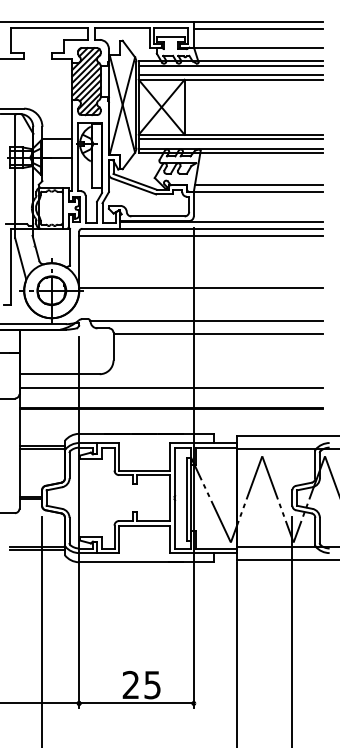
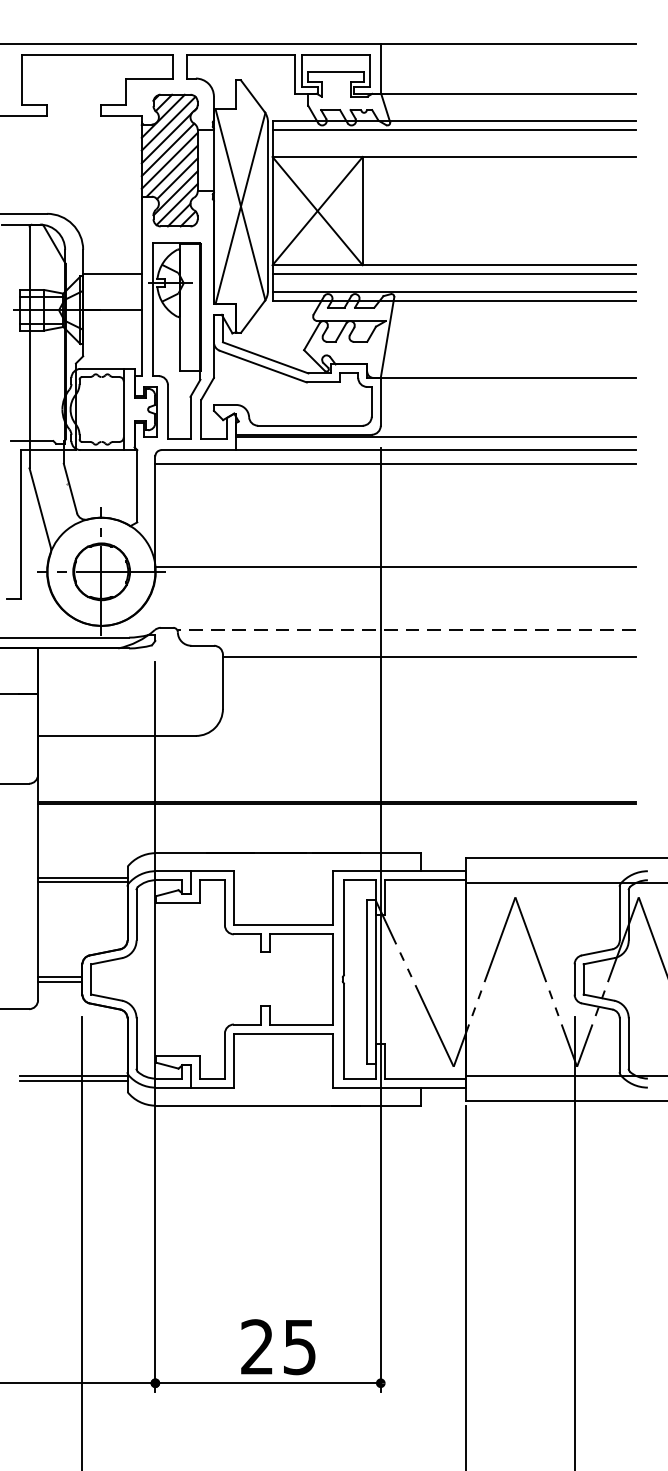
line: (258, 29) -> (507, 58), removed
line: (230, 75) -> (452, 148), removed
line: (258, 185) -> (507, 364), removed
line: (206, 320) -> (405, 630), solid -> dashed
line: (171, 388) -> (336, 764), removed

